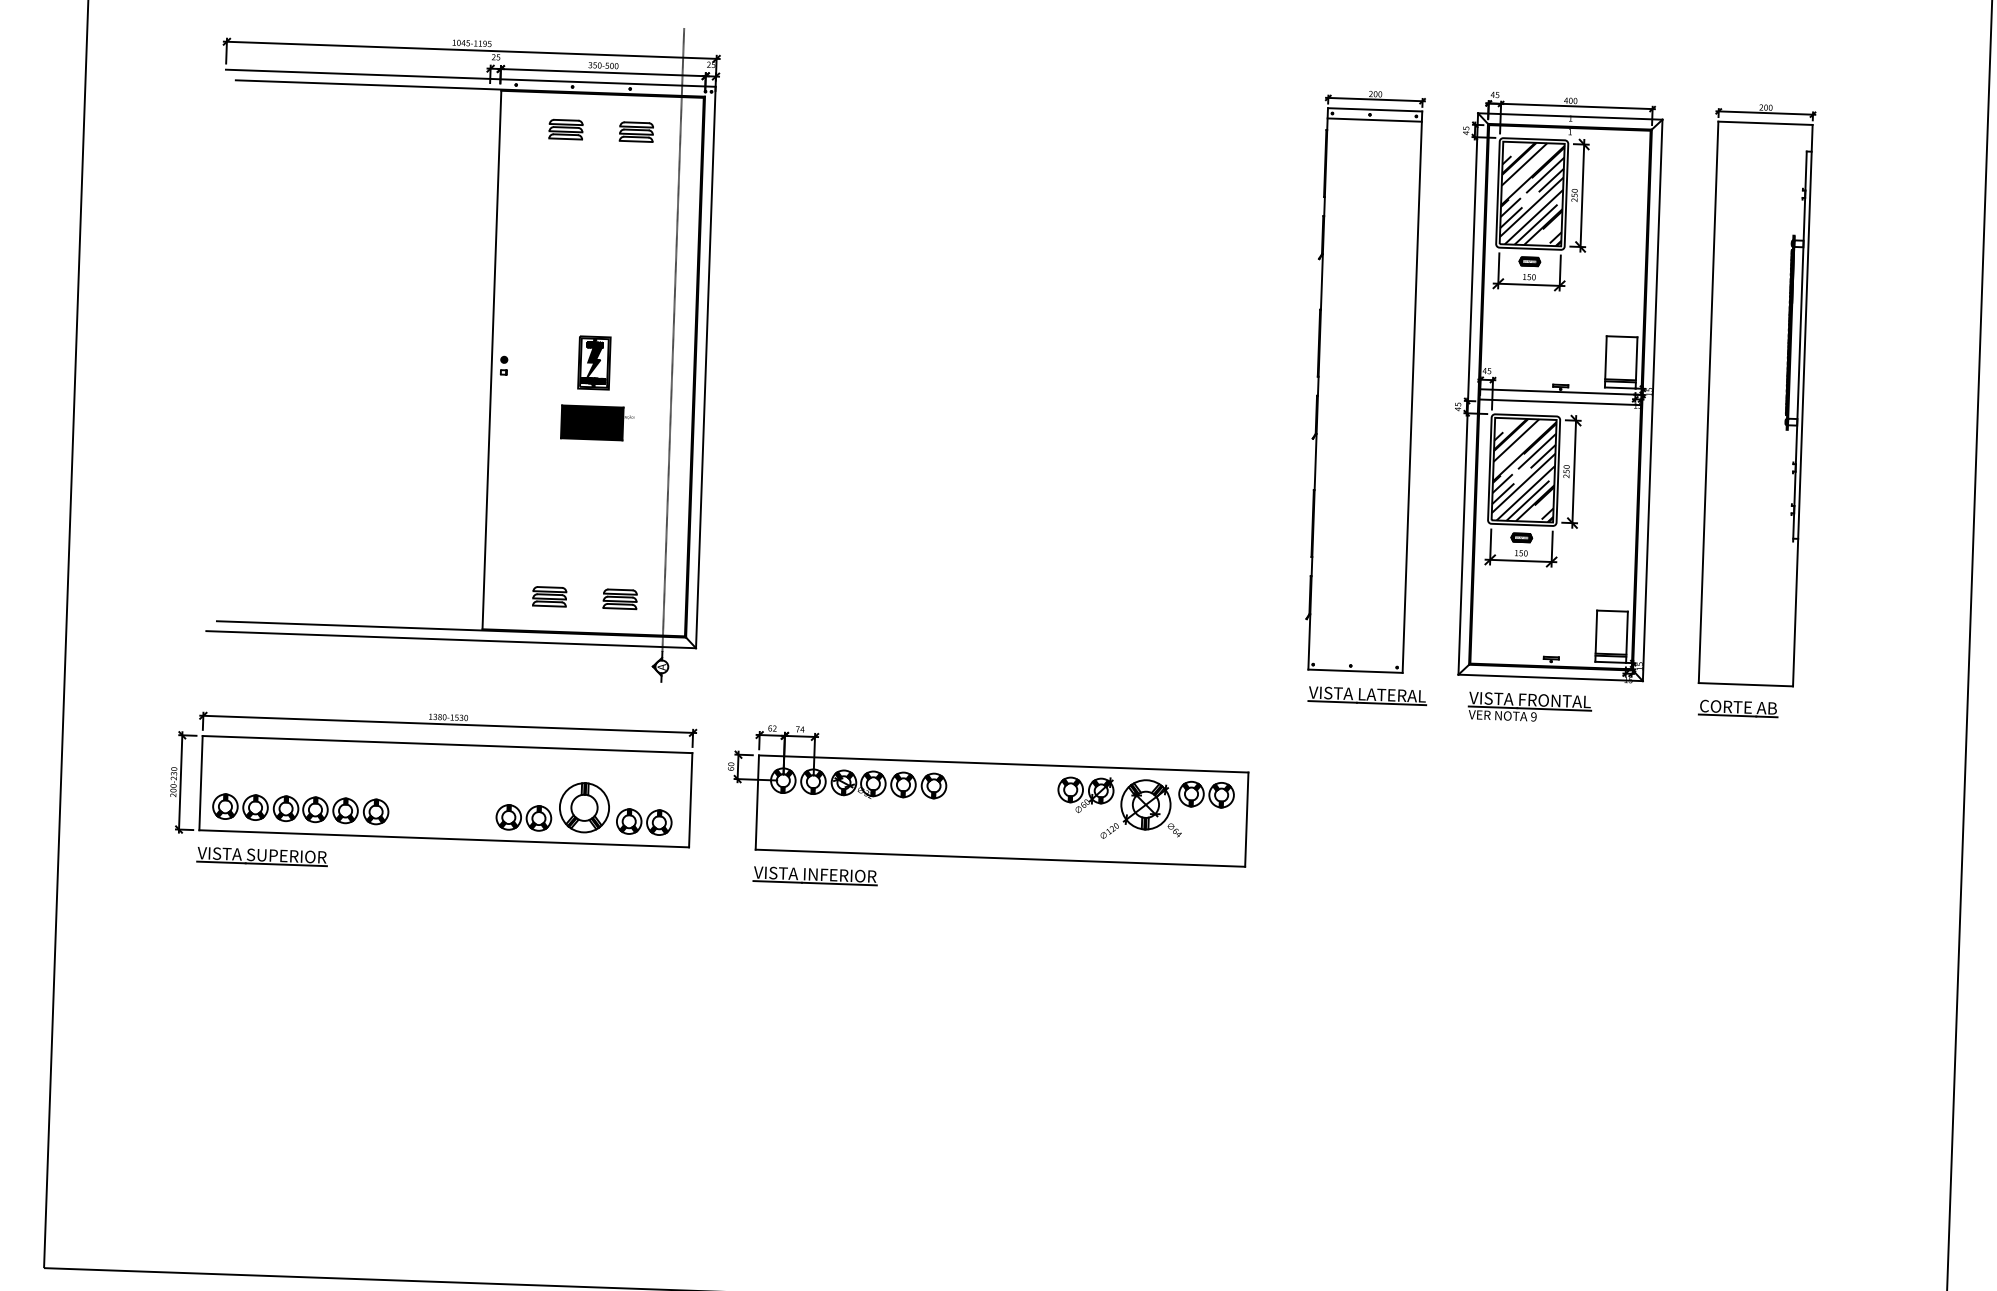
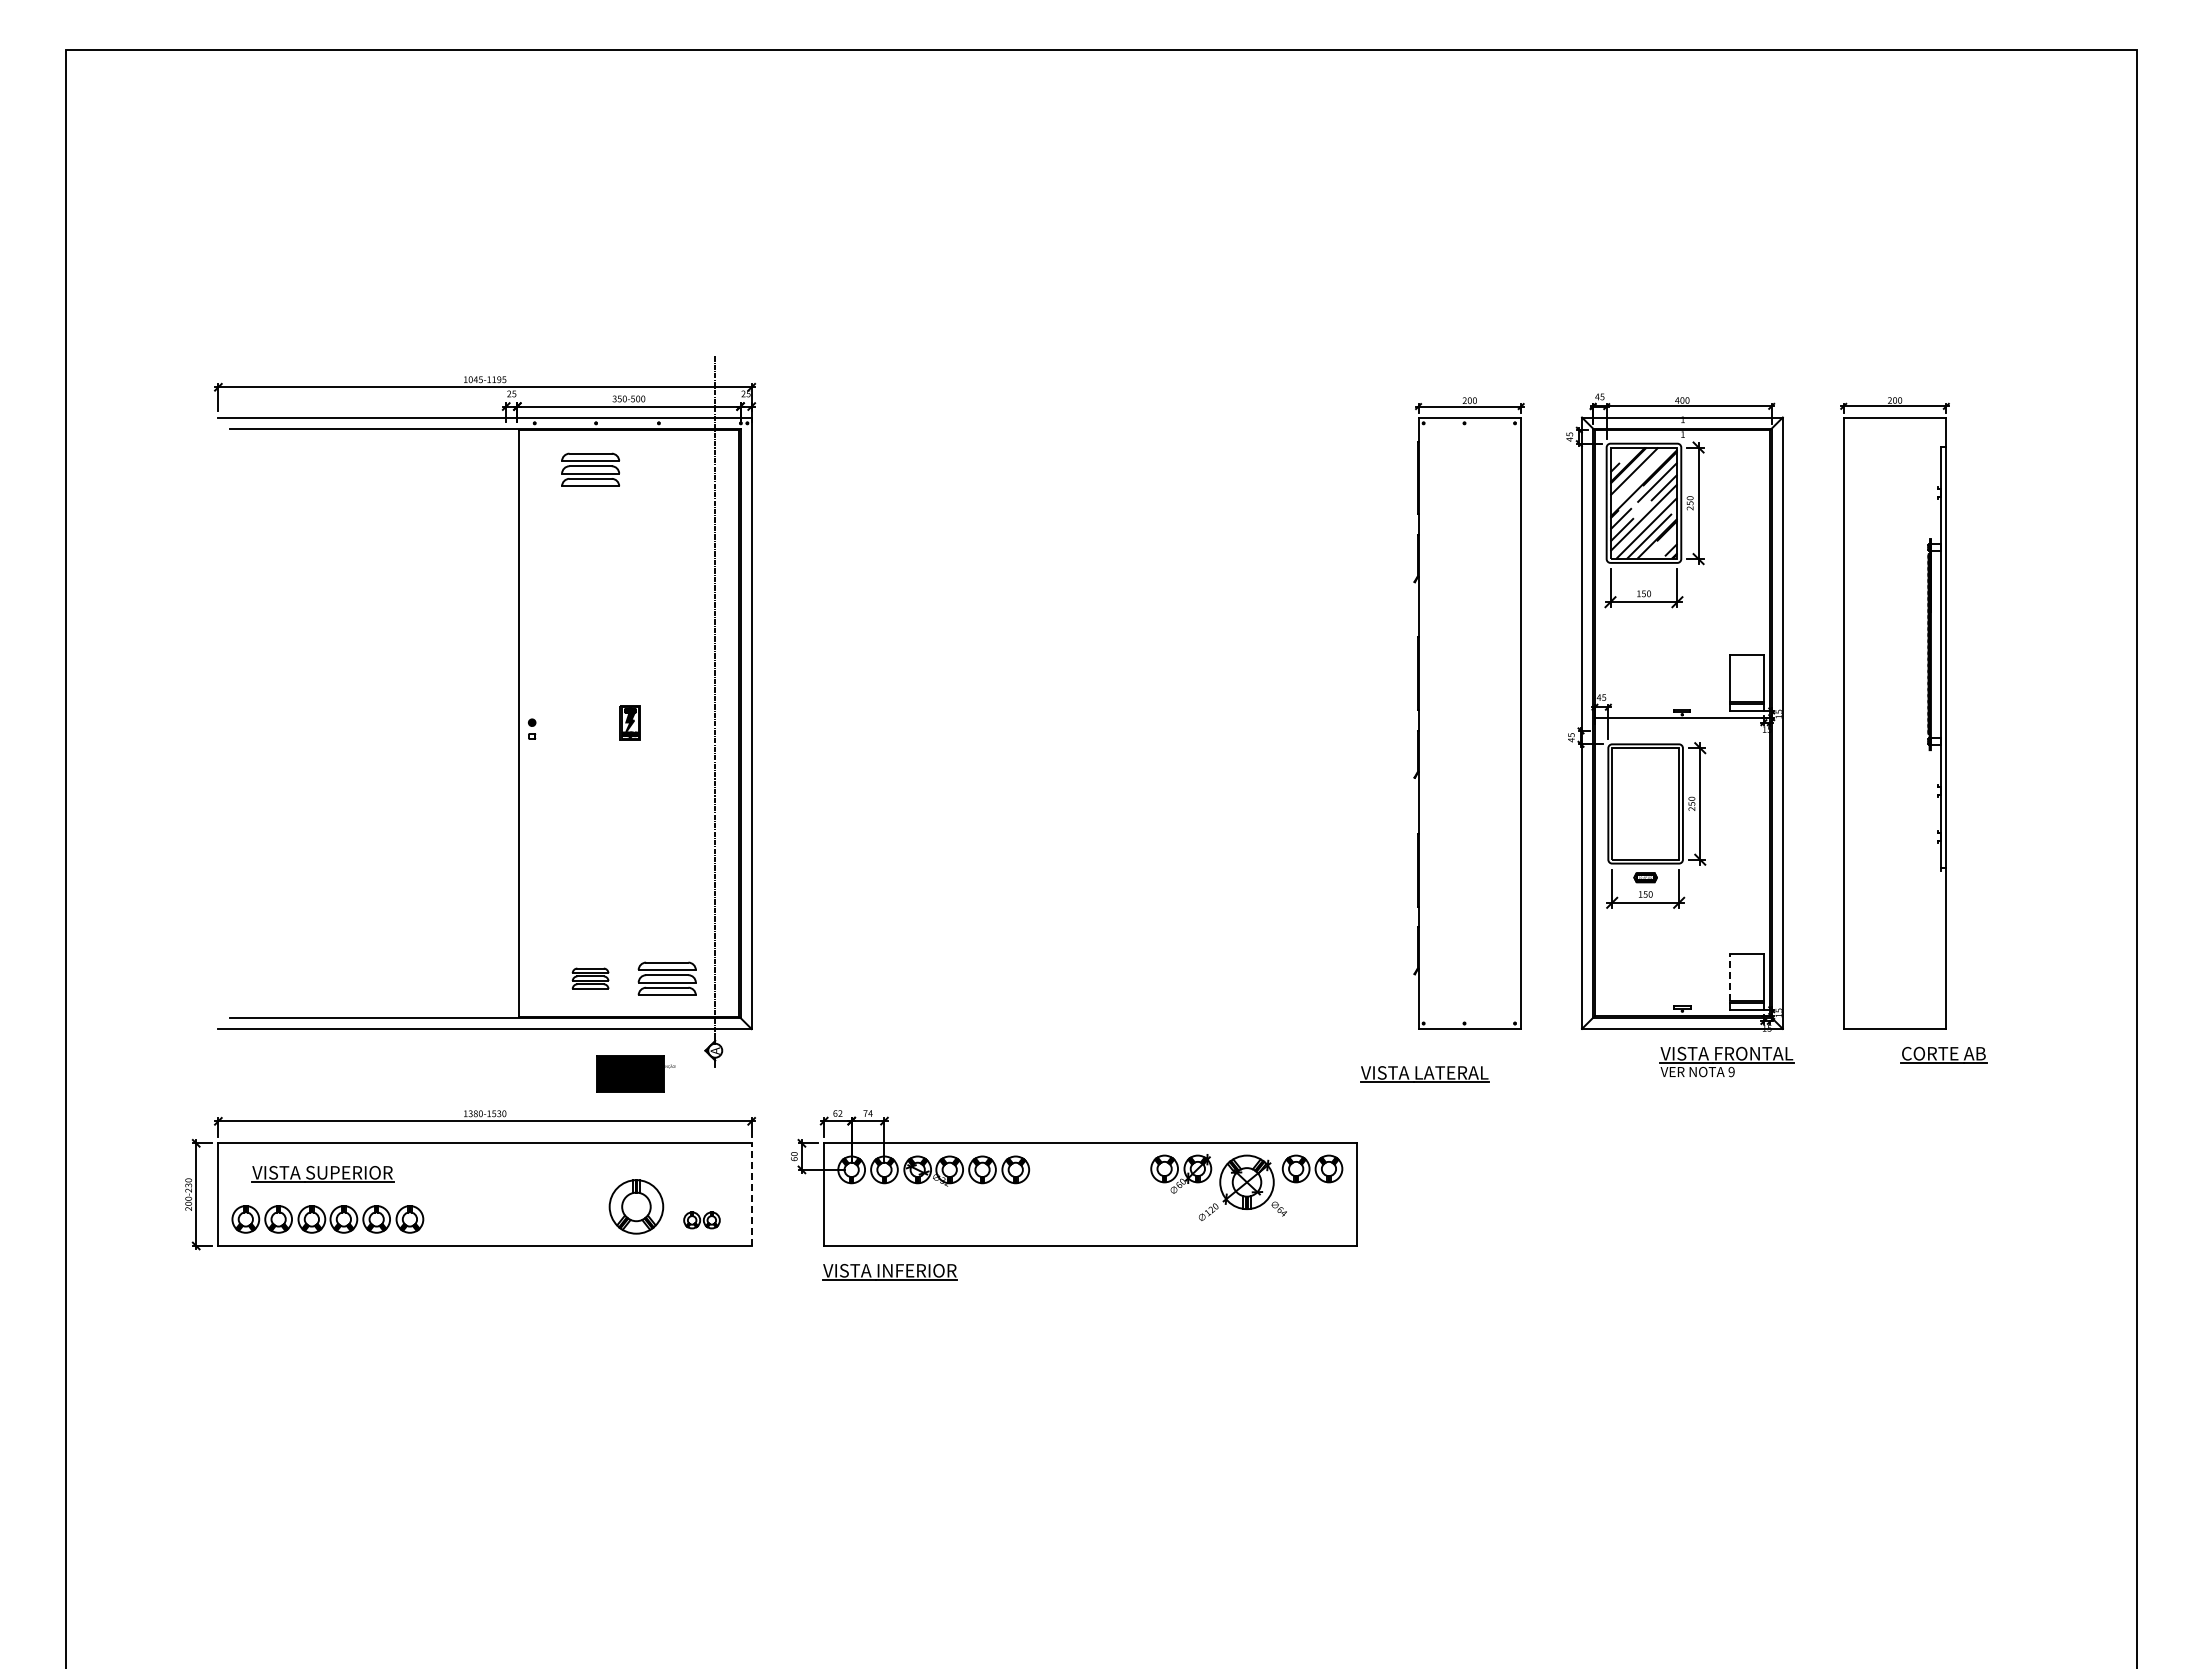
line: (1374, 119) -> (1469, 428), removed
part: (565, 129) -> (590, 469), size x1.6
part: (636, 131) -> (667, 469), removed
part: (1529, 261) -> (1643, 576), removed
part: (594, 362) -> (630, 722), size x0.6
line: (1560, 402) -> (1682, 728), removed
part: (597, 422) -> (635, 1073), moved
hatch: (1523, 469) -> (1645, 803), removed
part: (620, 599) -> (667, 978), size x1.6
line: (1596, 631) -> (1730, 976), solid -> dashed
part: (1367, 695) -> (1424, 1074), moved
part: (1529, 707) -> (1726, 1061), moved
part: (1738, 707) -> (1943, 1054), moved
line: (690, 800) -> (751, 1194), solid -> dashed
part: (523, 818) -> (570, 1220), removed
part: (643, 822) -> (701, 1220), size x0.6
part: (261, 856) -> (322, 1174), moved

